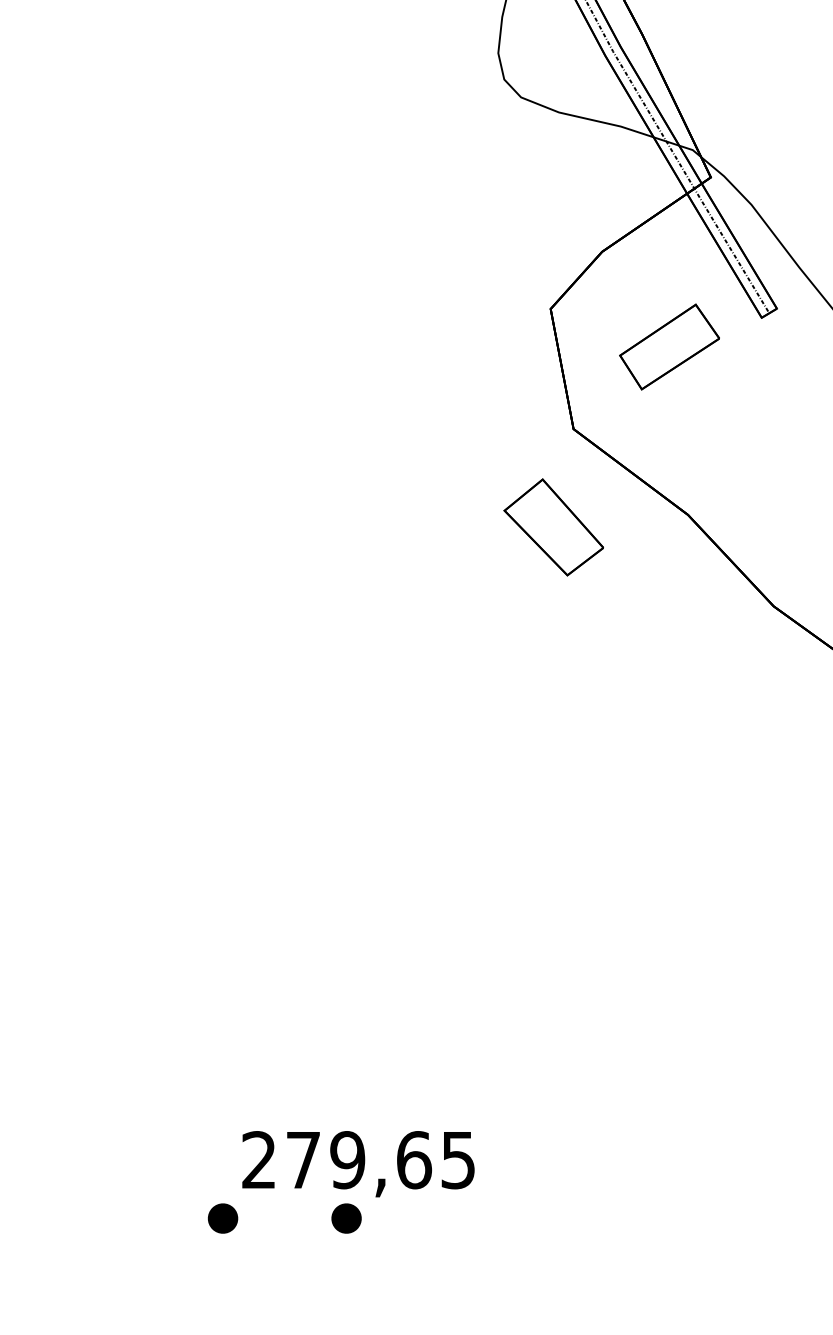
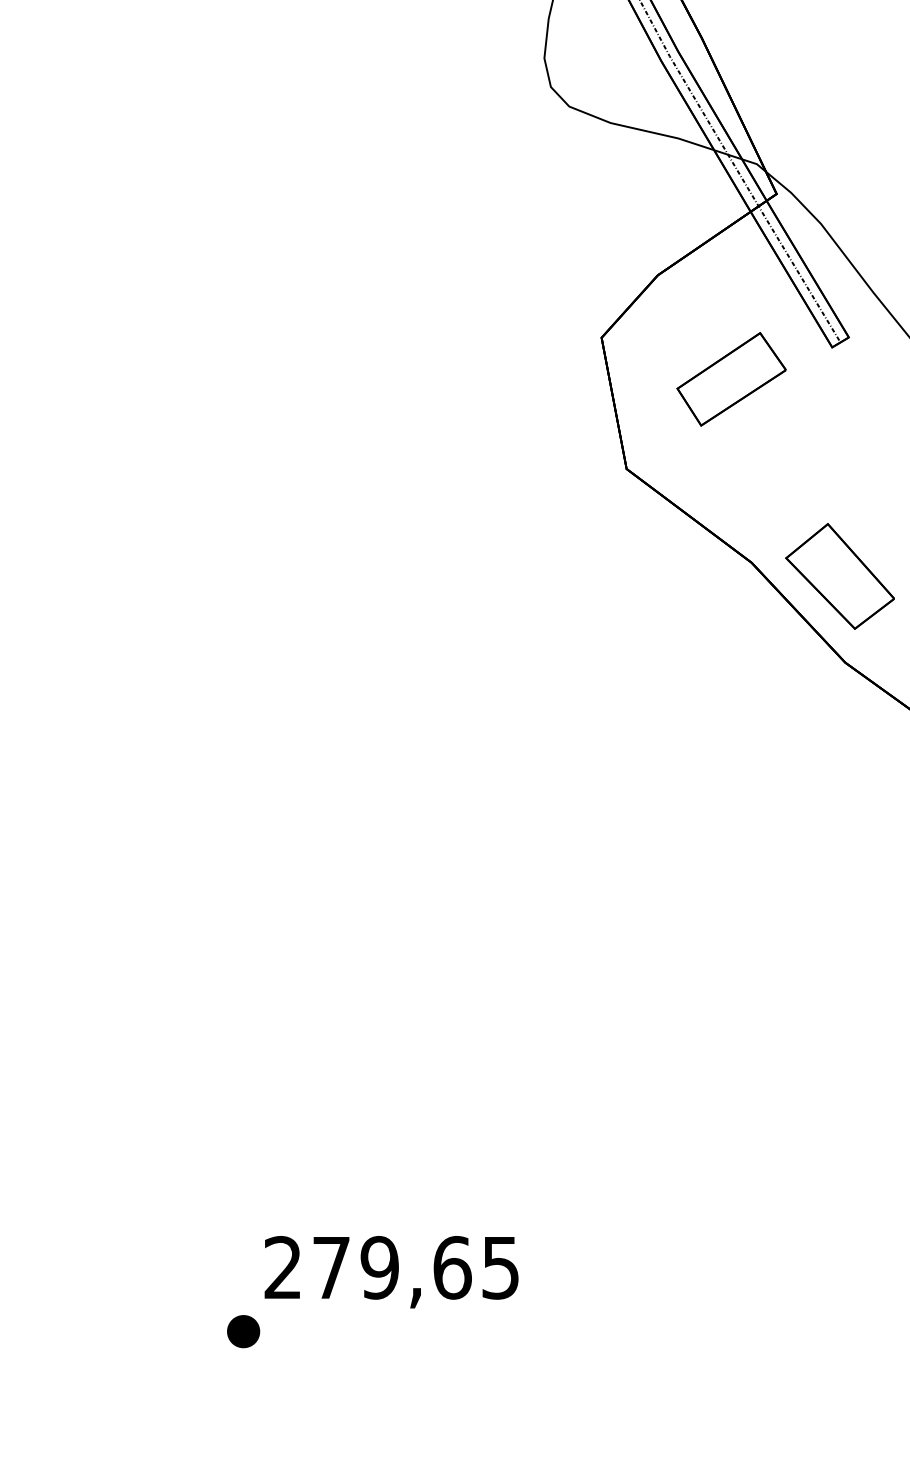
part: (553, 527) -> (839, 576), moved
part: (346, 1218) -> (378, 1331), removed

